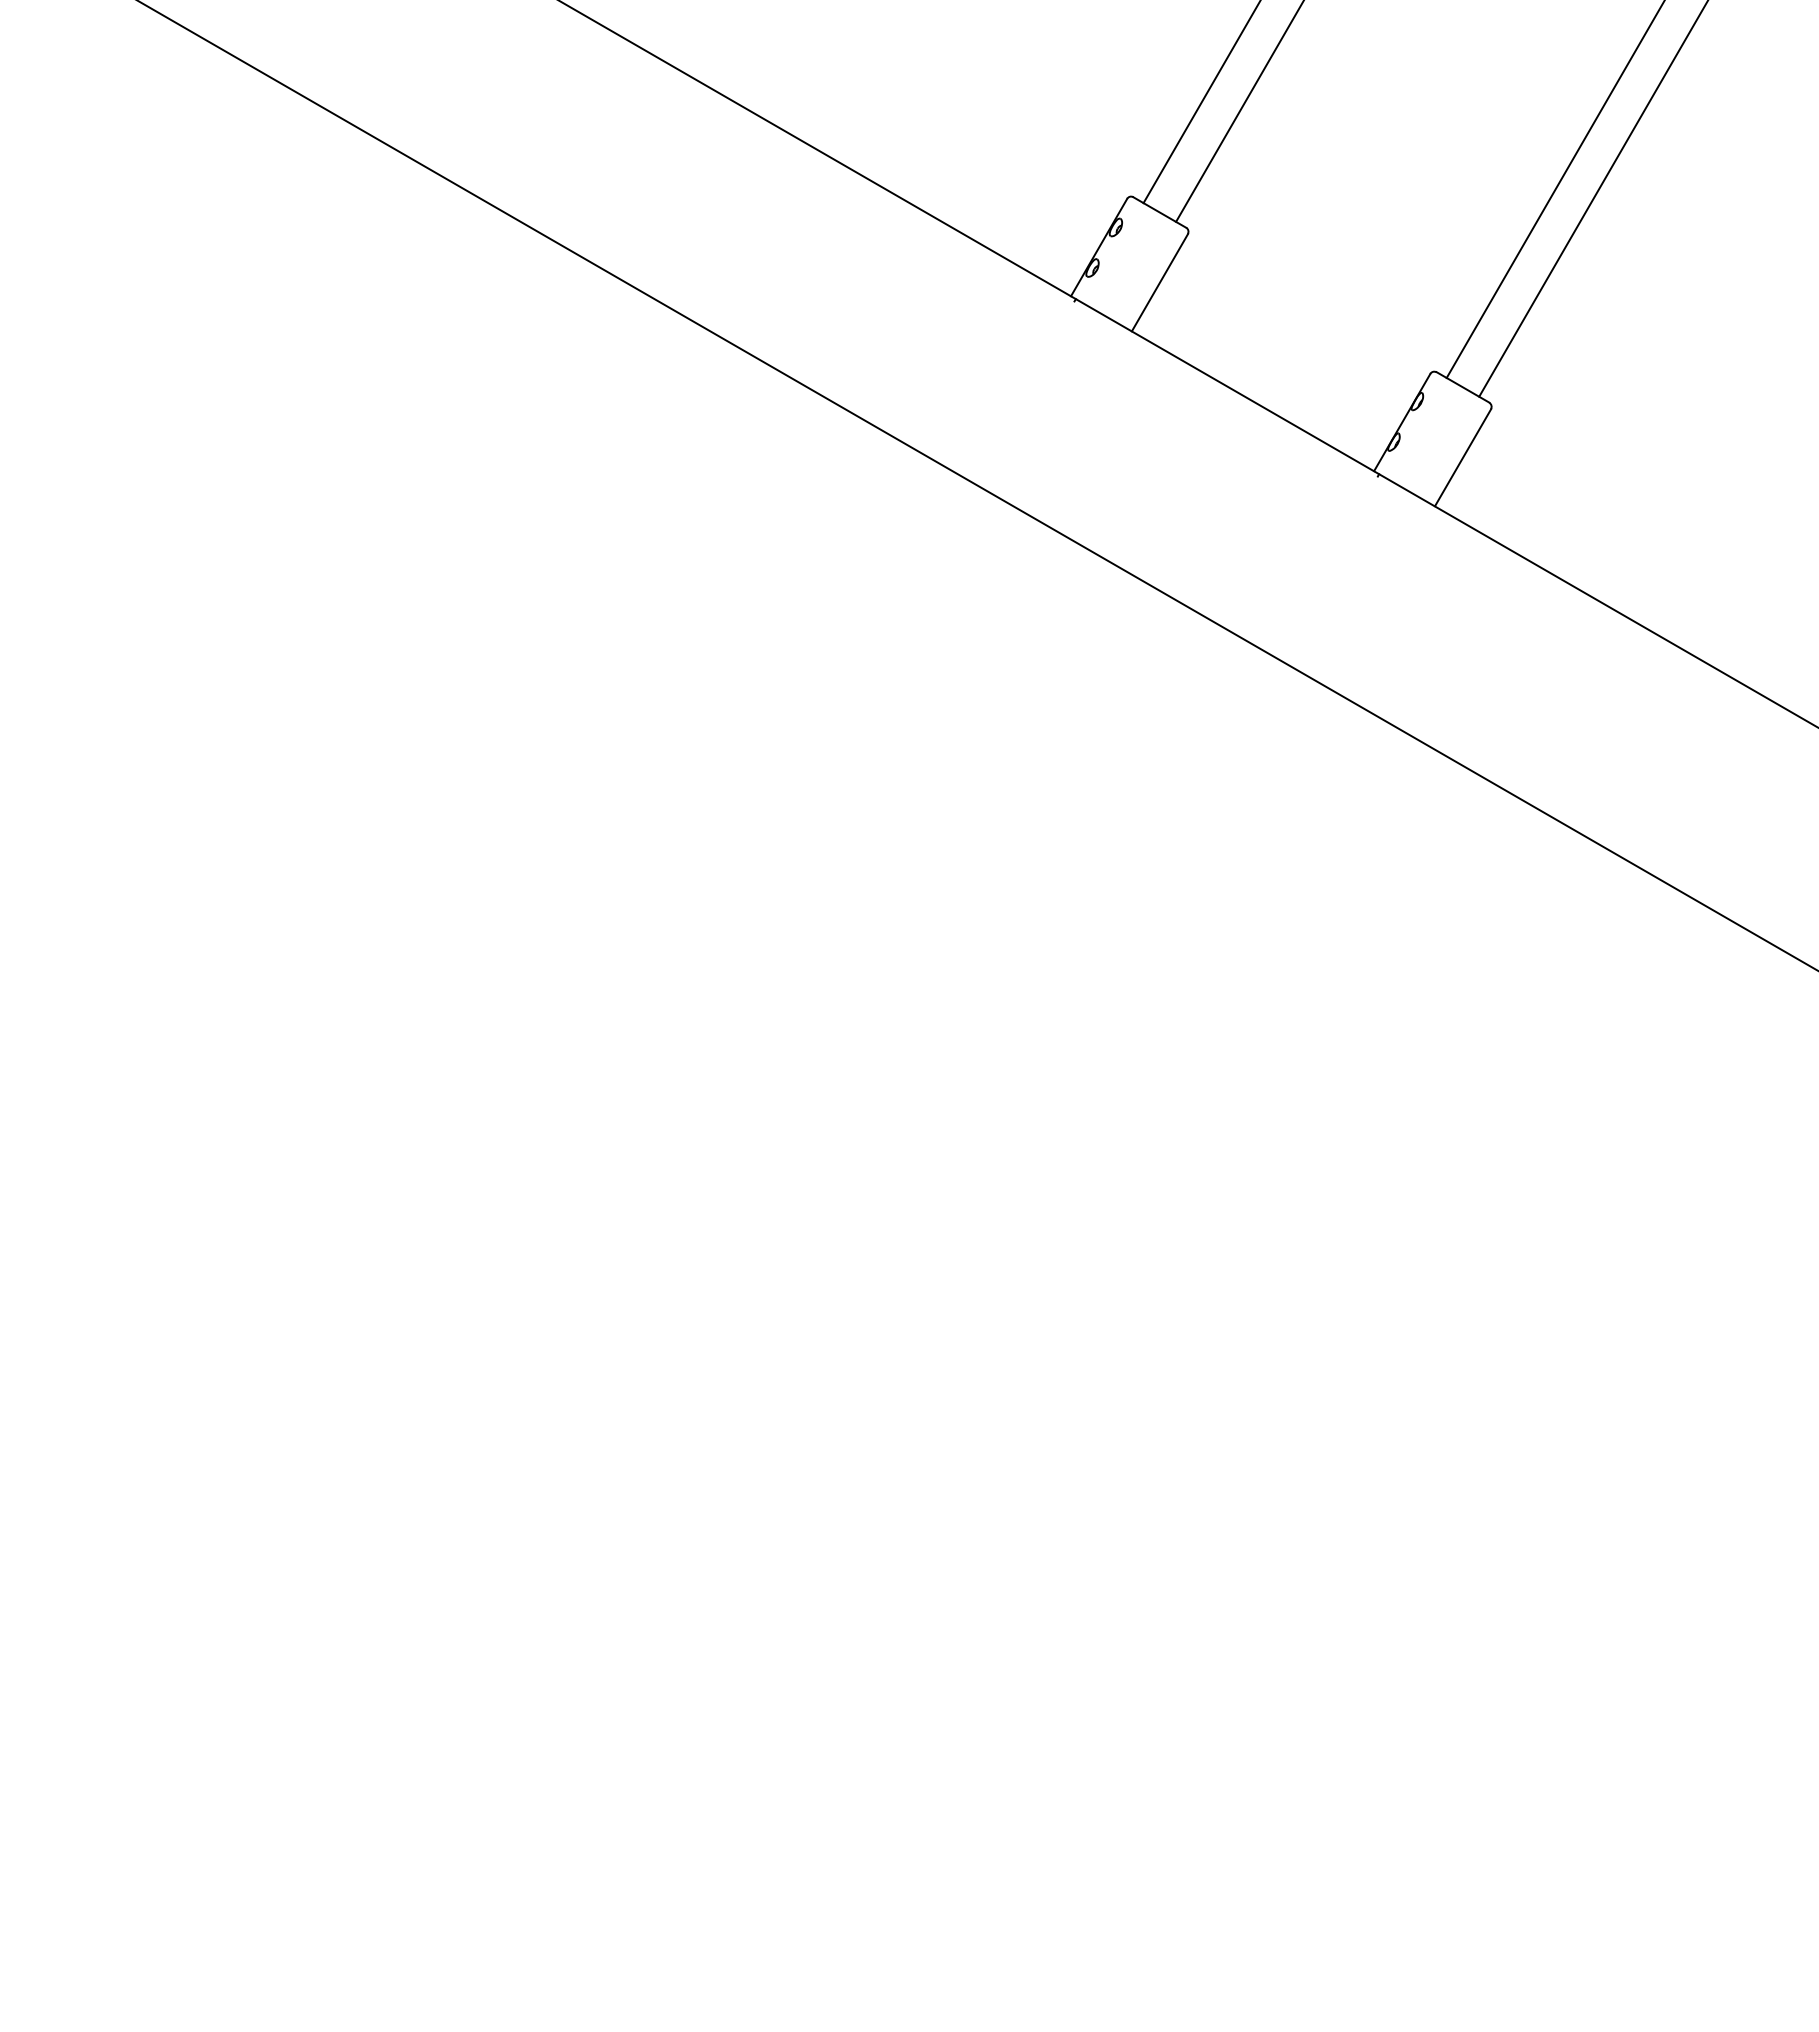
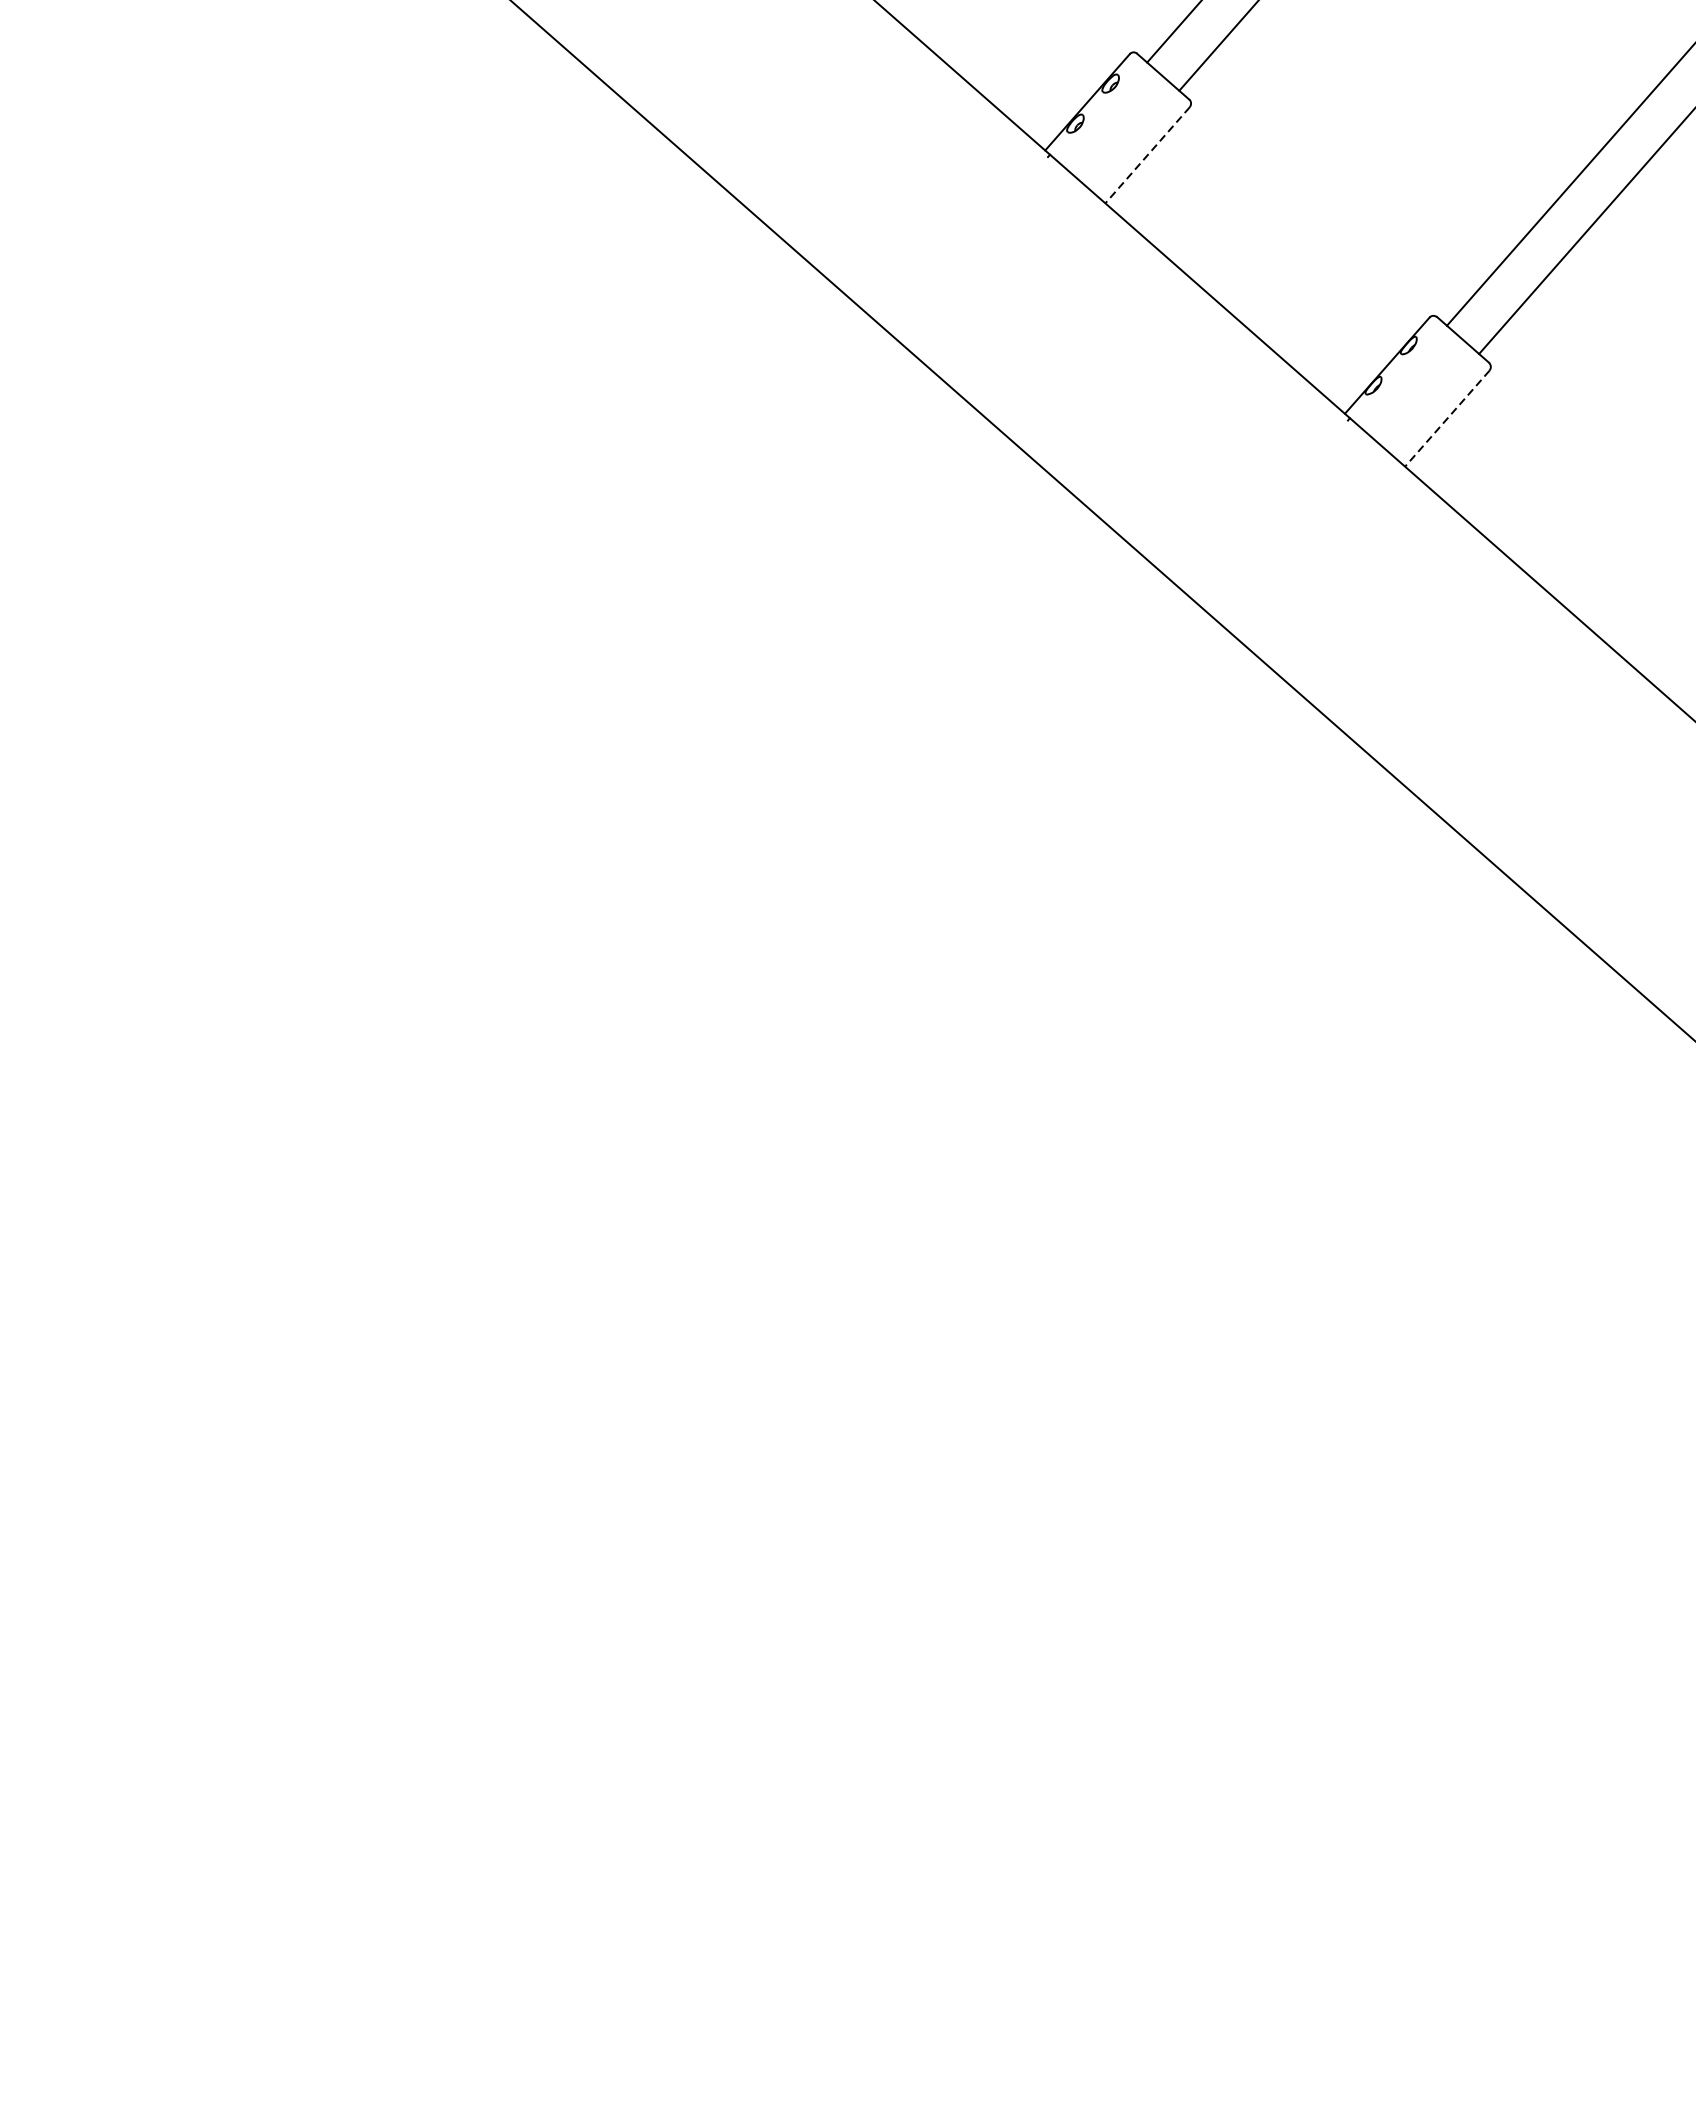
line: (1159, 283) -> (1147, 155), solid -> dashed
line: (1462, 458) -> (1446, 419), solid -> dashed

